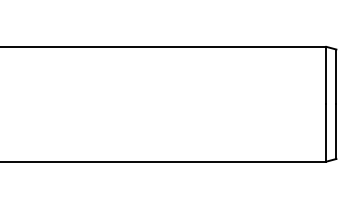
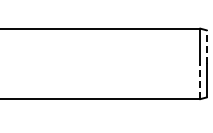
line: (336, 75) -> (206, 46), solid -> dashed
line: (326, 132) -> (200, 81), solid -> dashed

